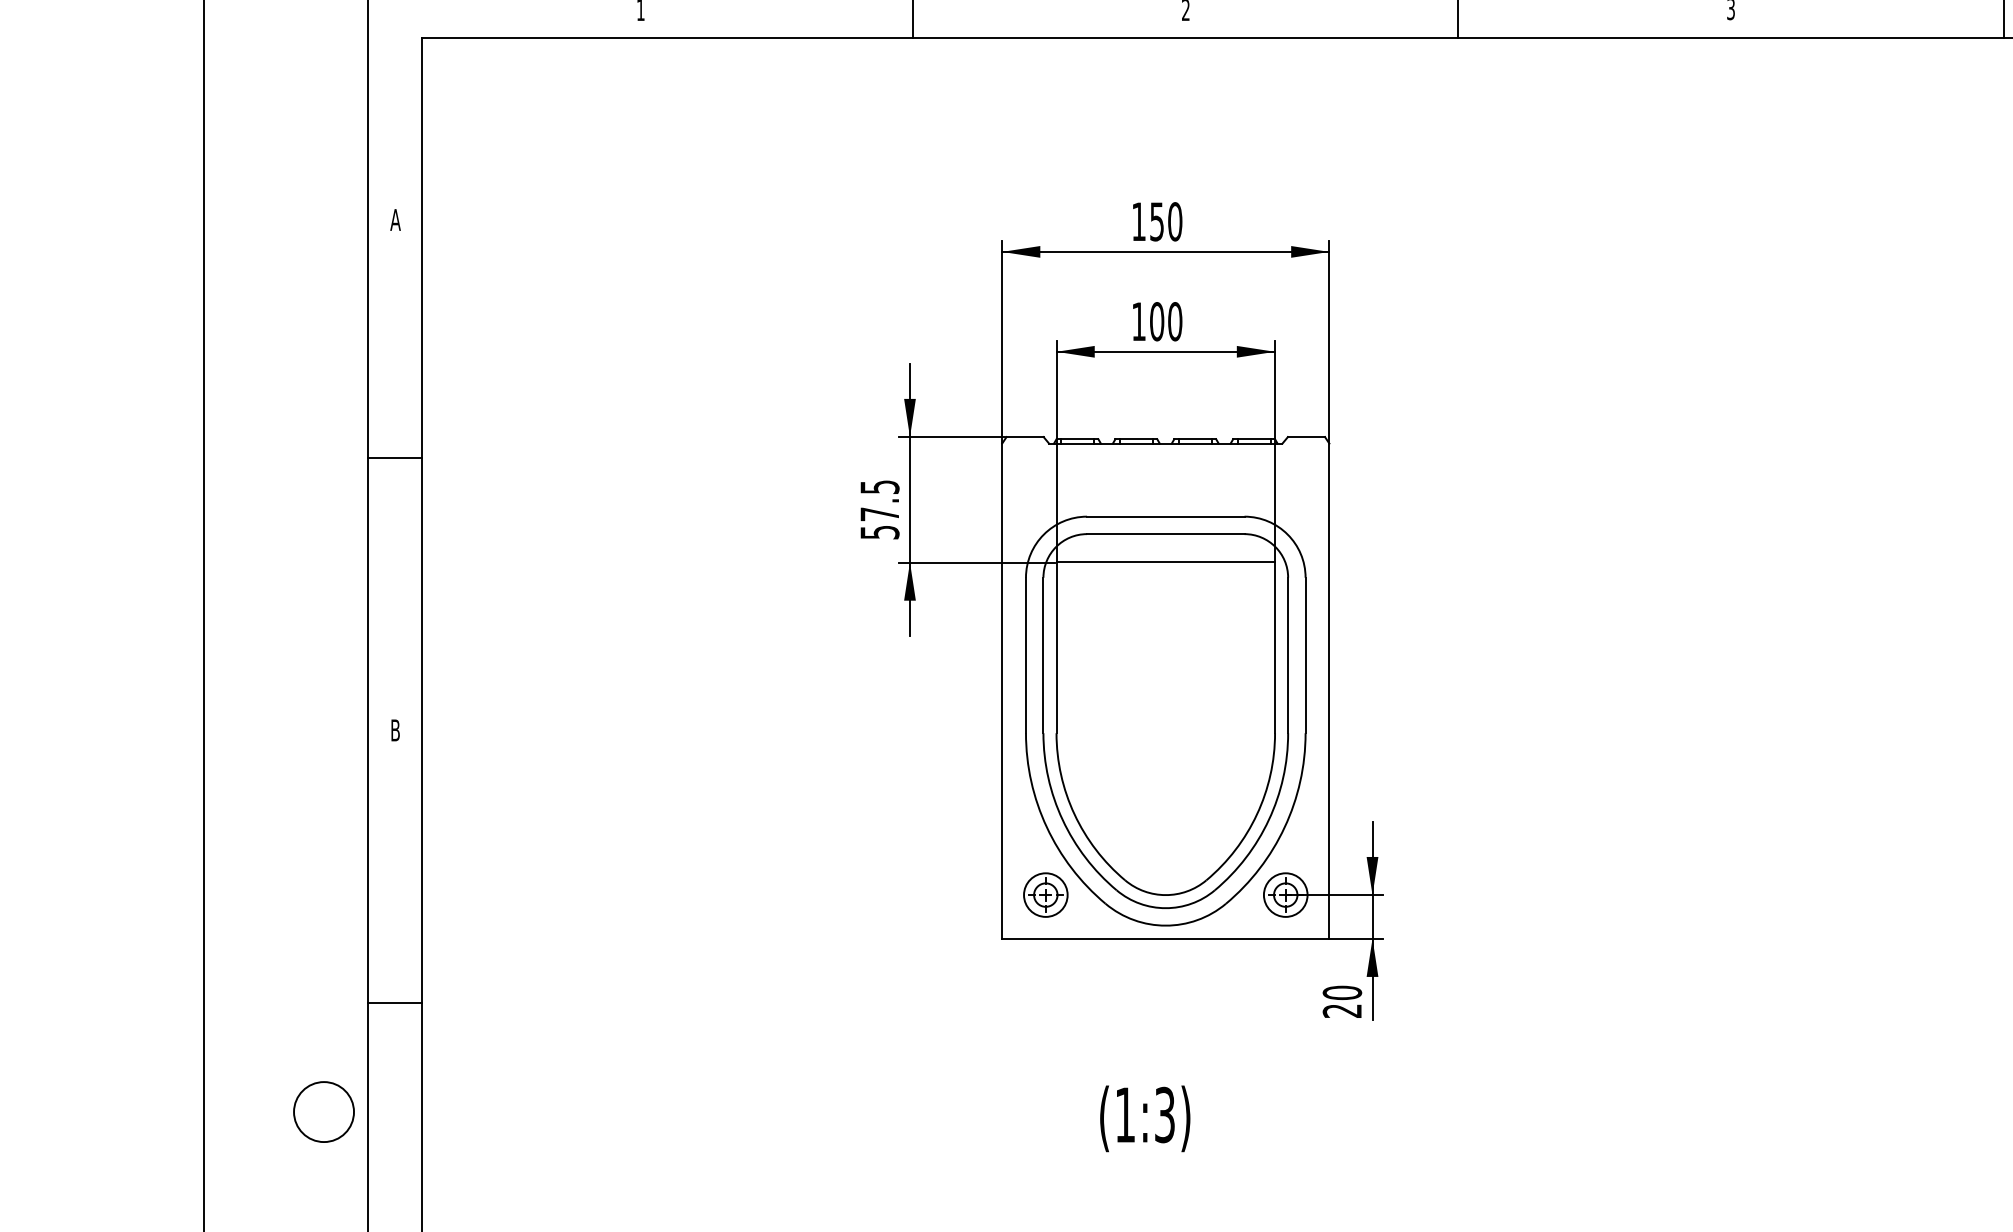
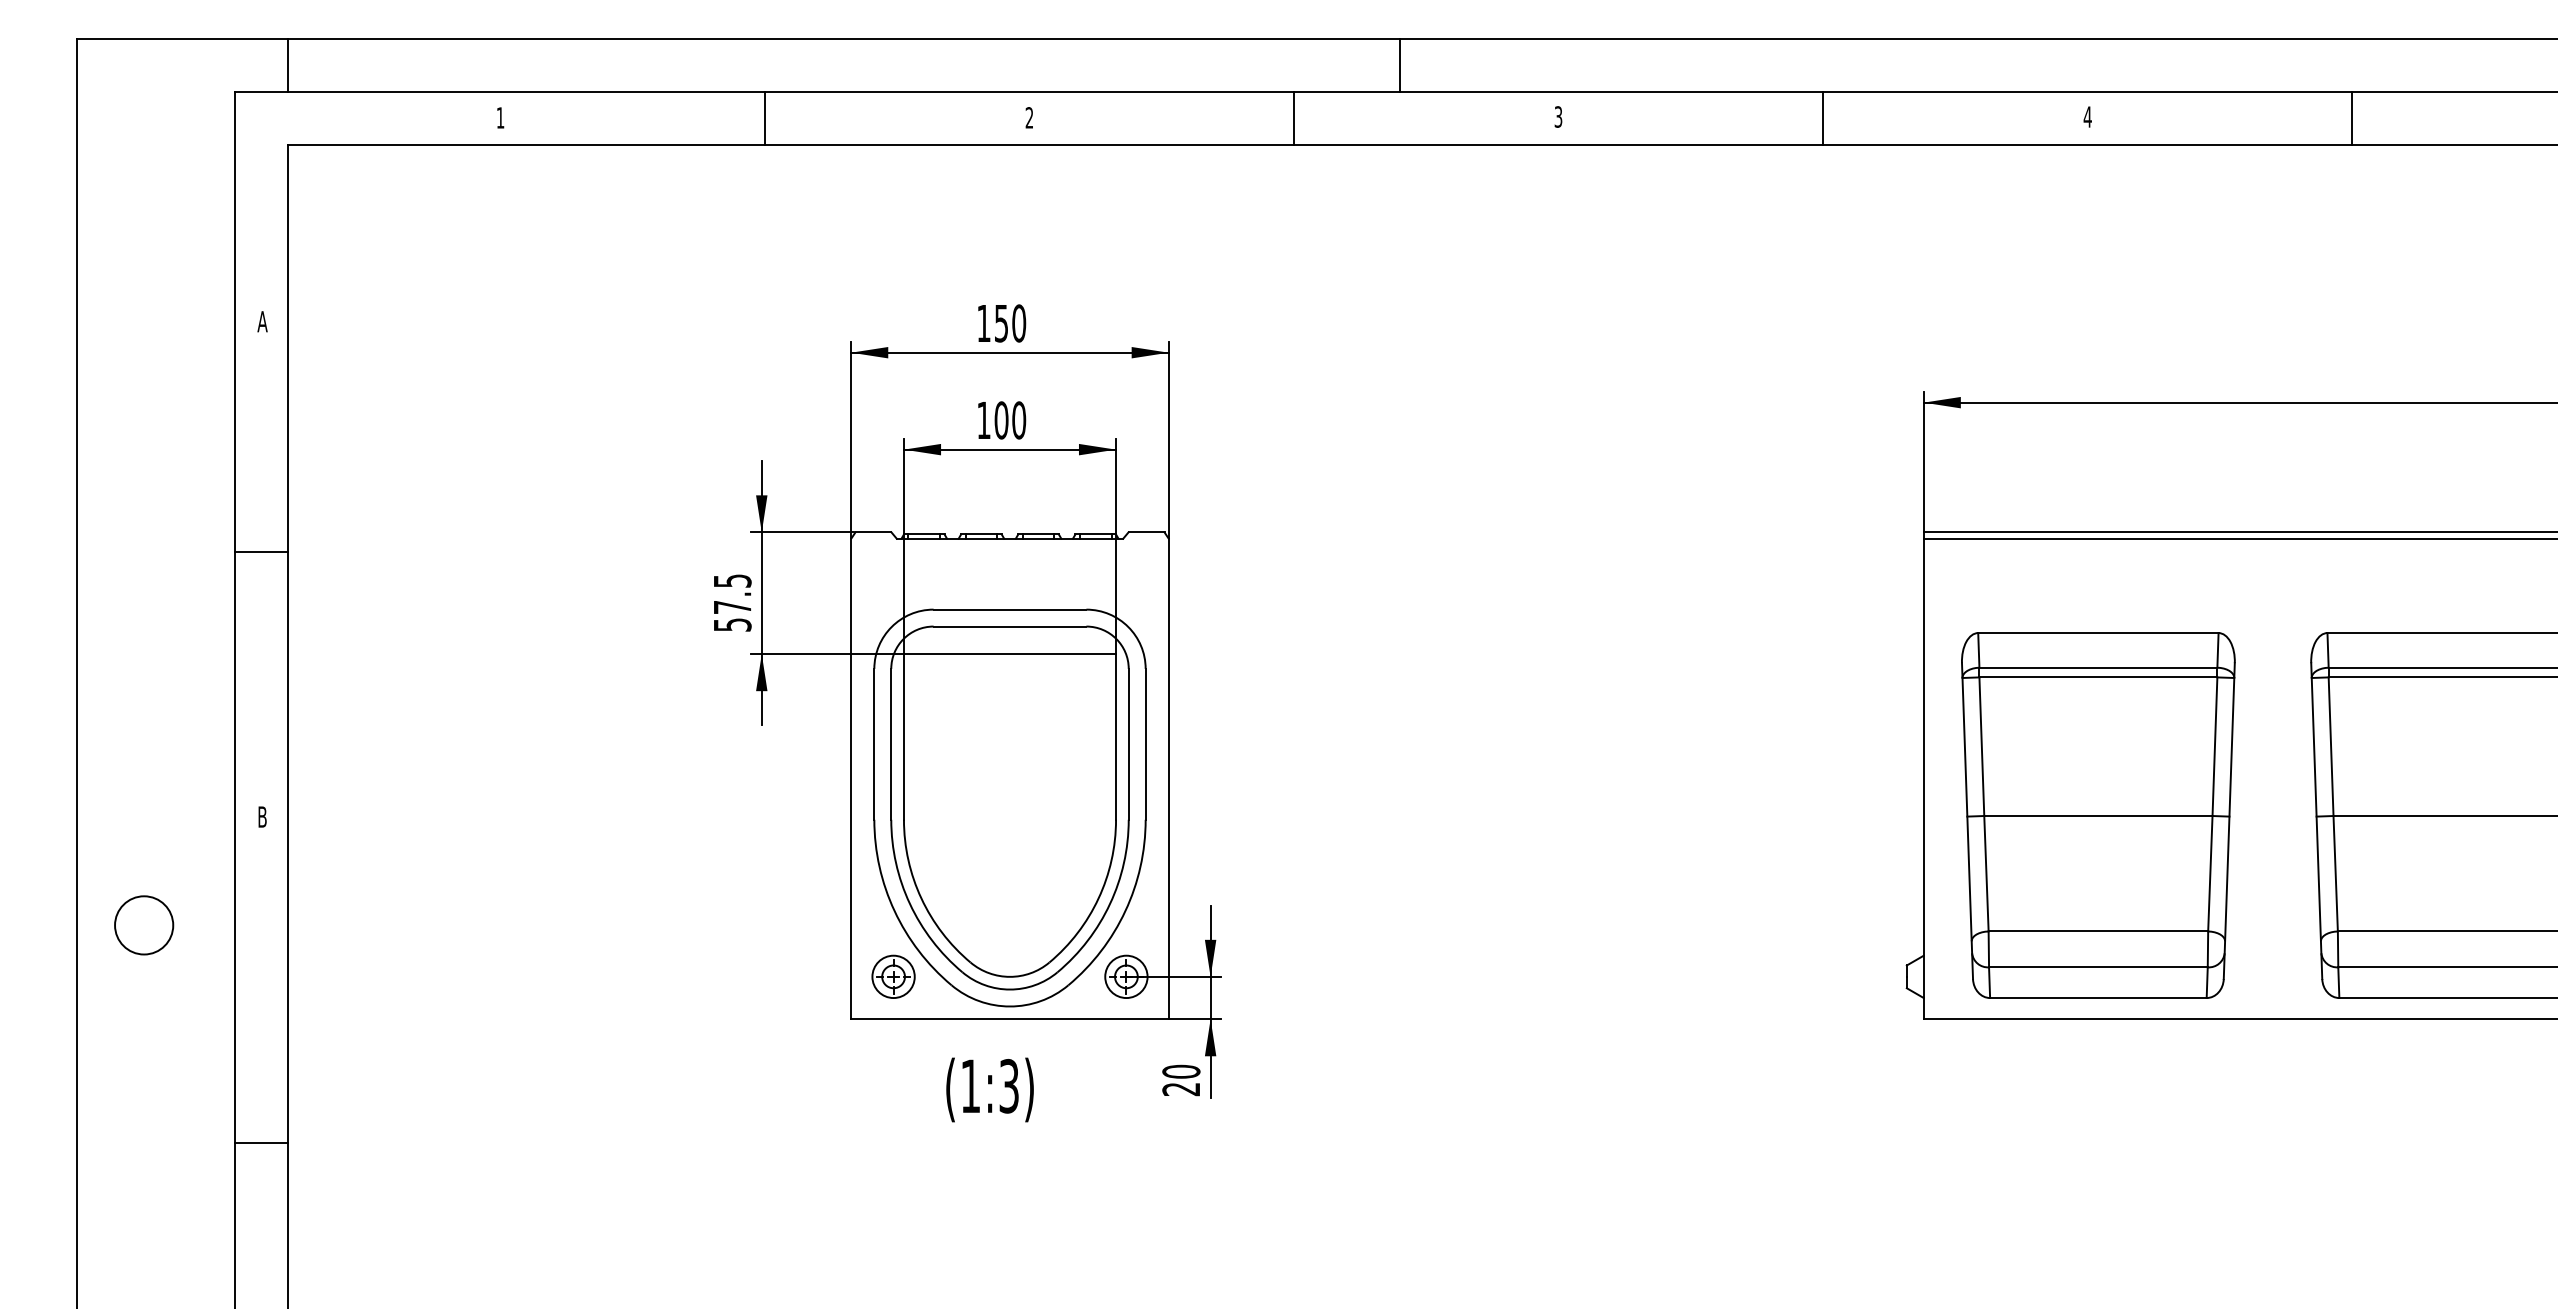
line: (394, 1002) -> (261, 1142), moved
circle: (324, 1112) -> (144, 925), moved
text: (1144, 1118) -> (989, 1089), moved

